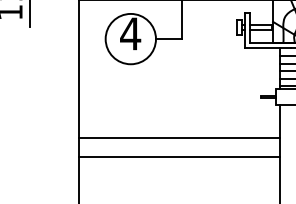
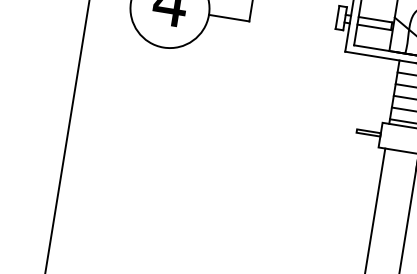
line: (179, 137) -> (220, 173), removed
line: (179, 157) -> (215, 204), removed

